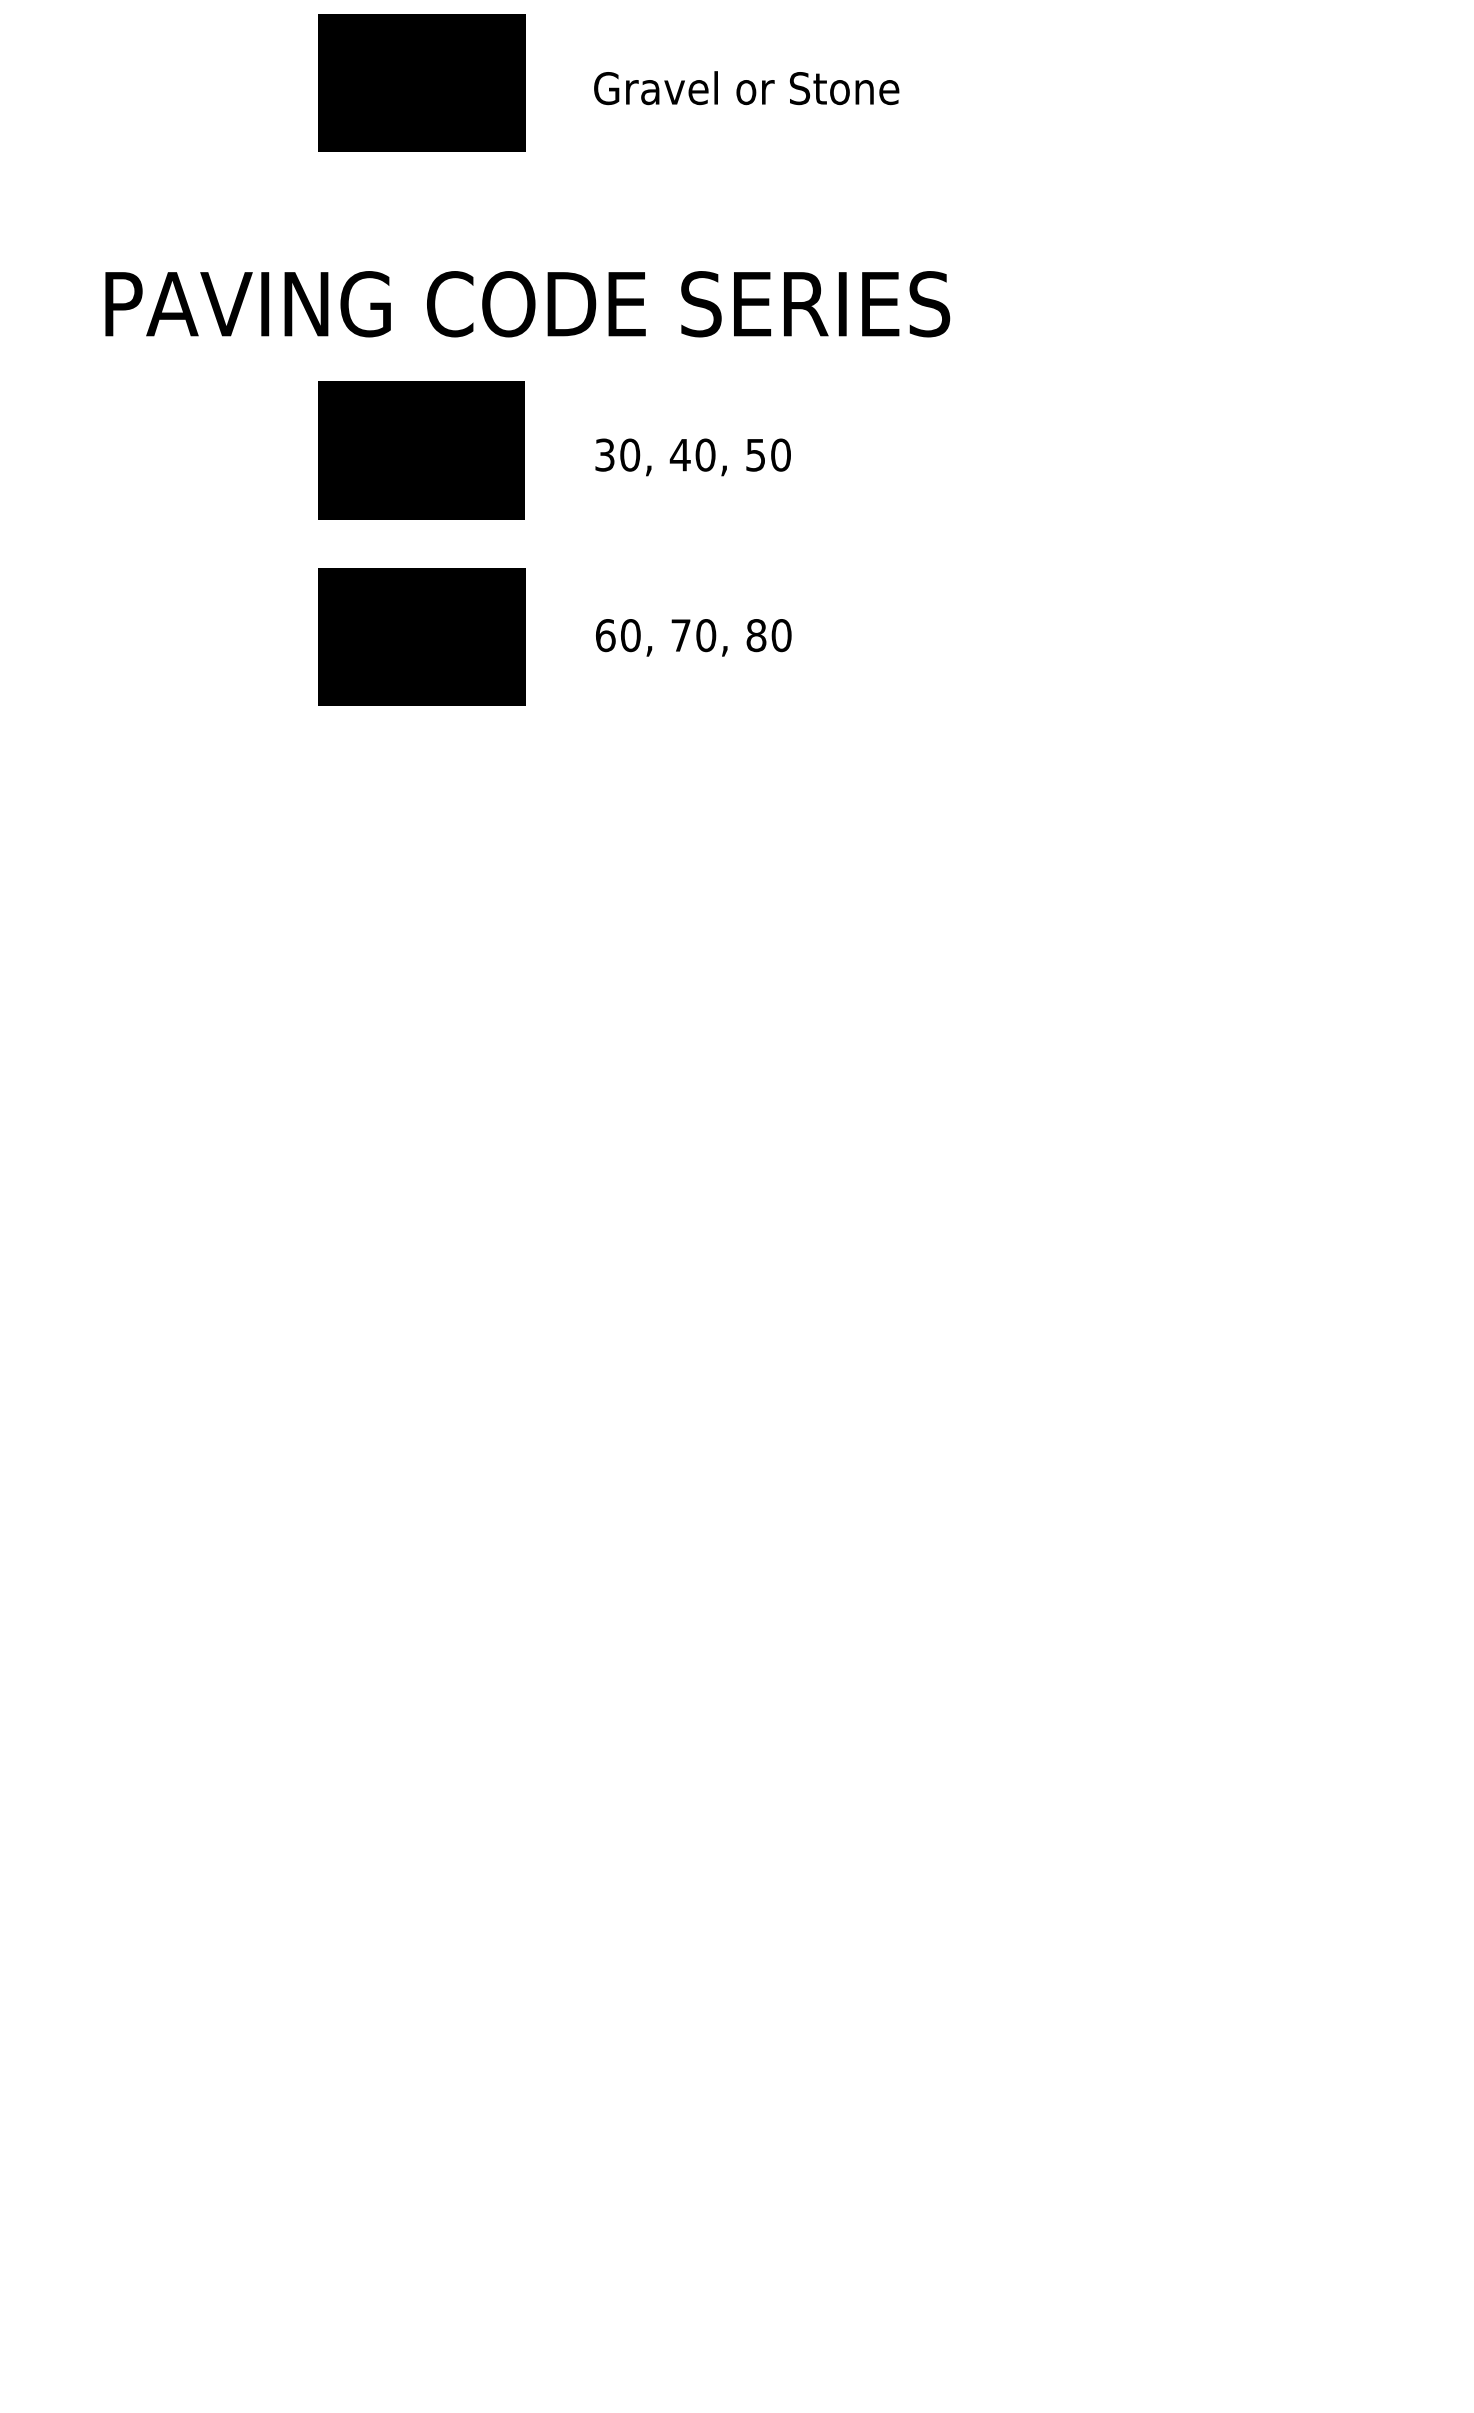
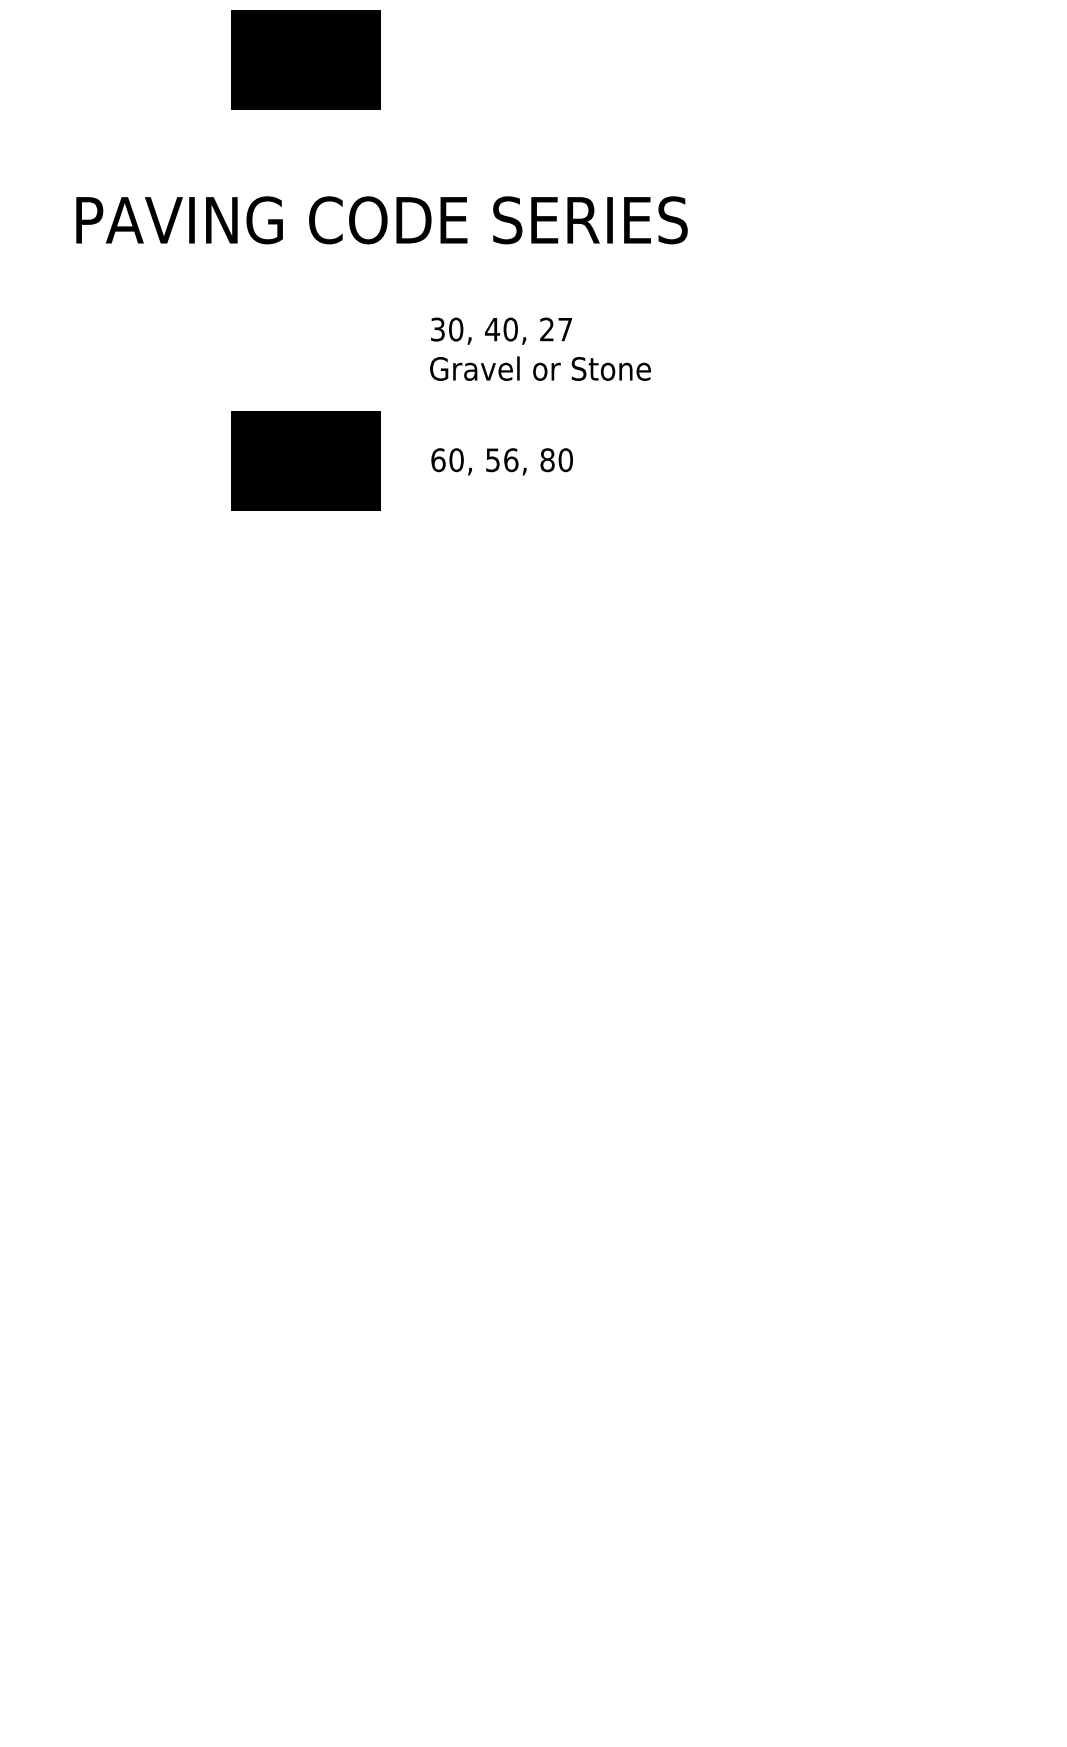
text: (746, 88) -> (540, 368), moved
part: (421, 450) -> (305, 326), removed
text: (768, 454) -> (556, 329), 50 -> 27
text: (693, 635) -> (502, 460), 70, -> 56,

